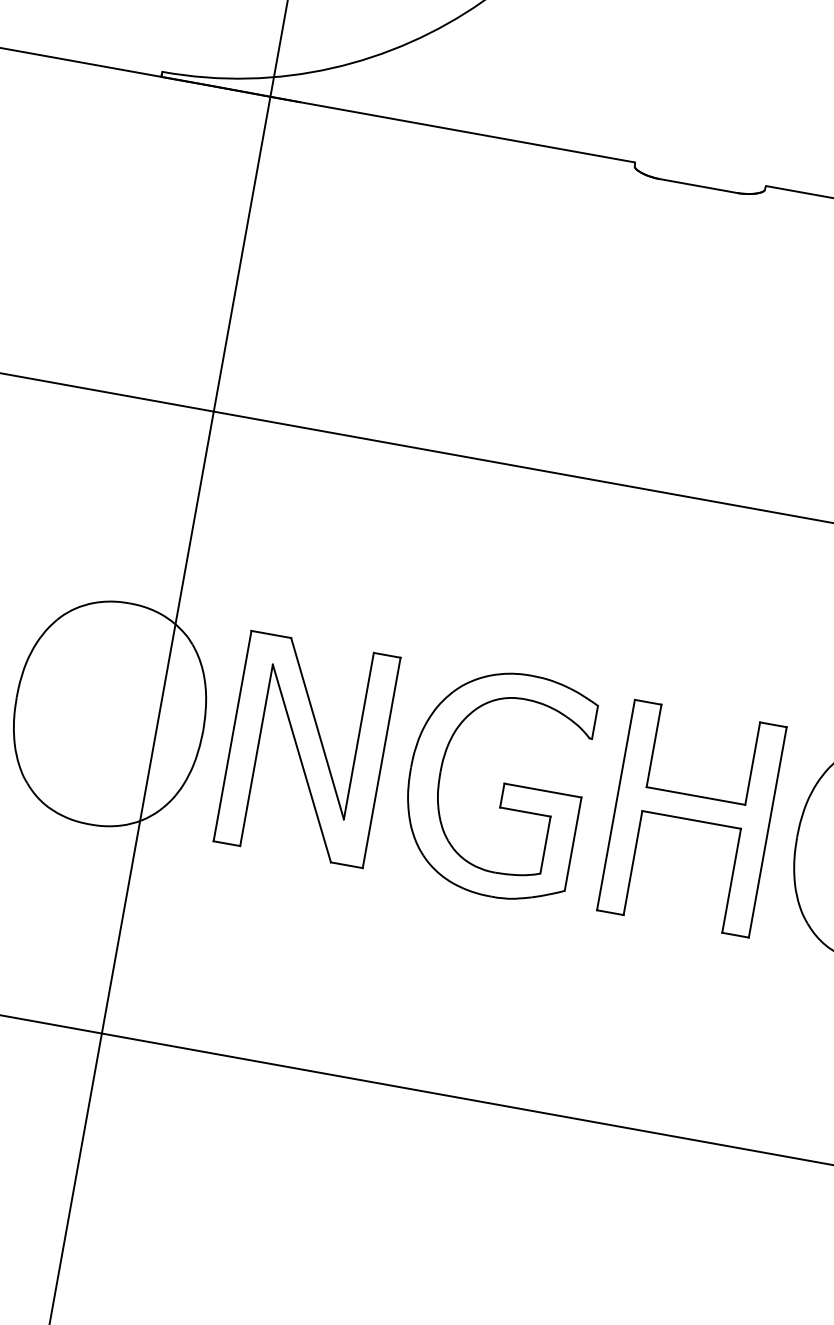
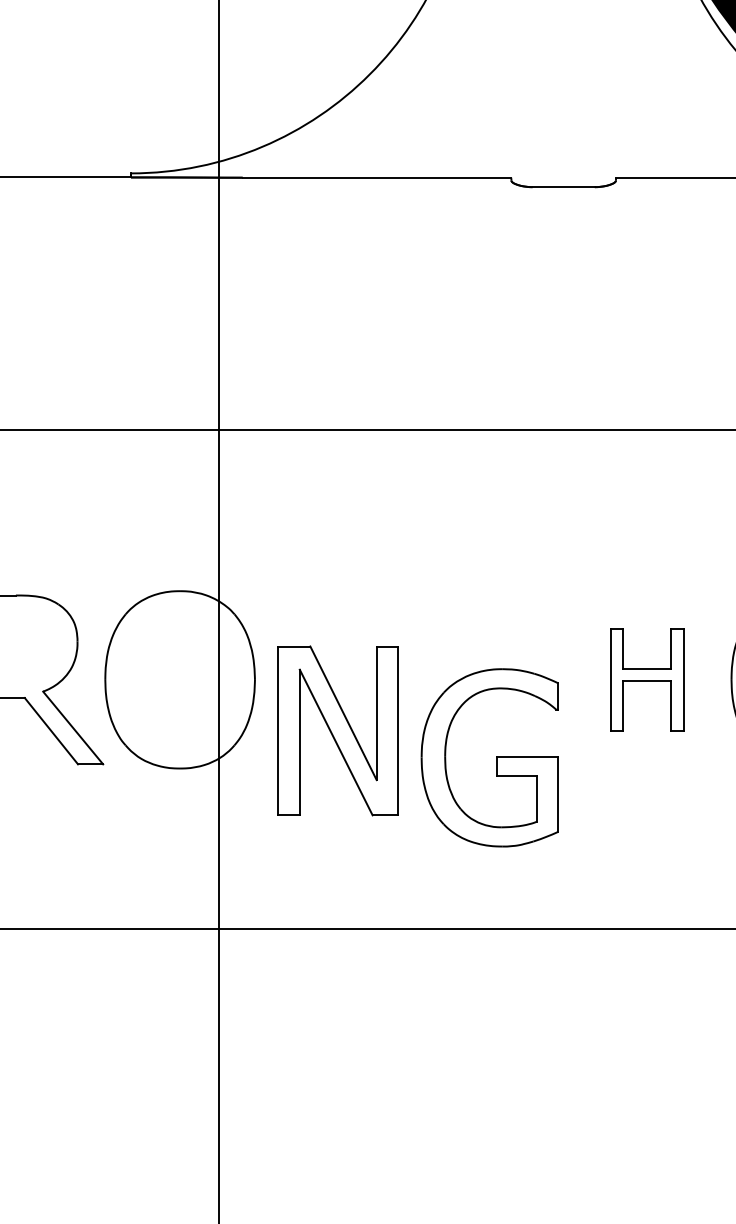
part: (306, 748) -> (337, 730), moved
part: (504, 784) -> (496, 757), moved
part: (691, 818) -> (646, 679), size x0.6

